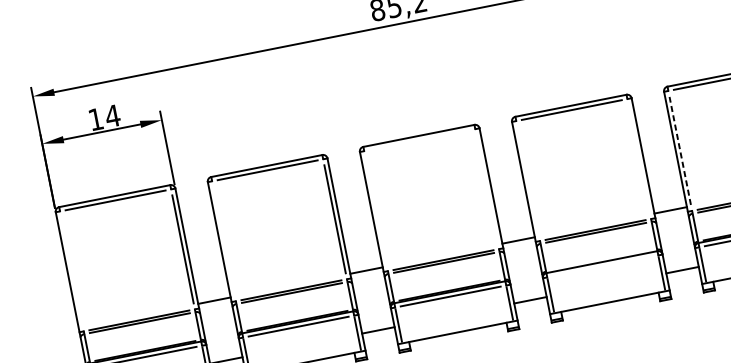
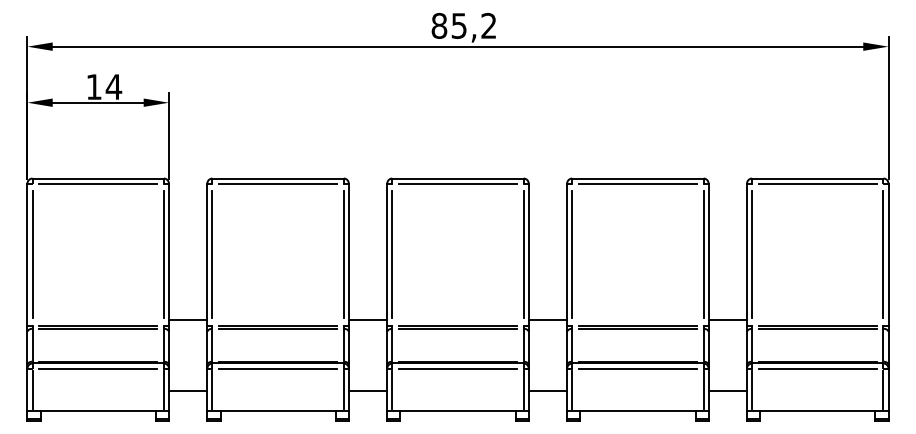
line: (419, 140) -> (457, 183), added
line: (680, 150) -> (752, 254), dashed -> solid
line: (639, 159) -> (703, 254), added
line: (528, 180) -> (572, 254), added
line: (487, 189) -> (523, 254), added
line: (376, 211) -> (392, 254), added
line: (224, 241) -> (212, 254), added
line: (601, 260) -> (637, 361), added
line: (602, 266) -> (637, 368), added
line: (71, 271) -> (32, 254), added

